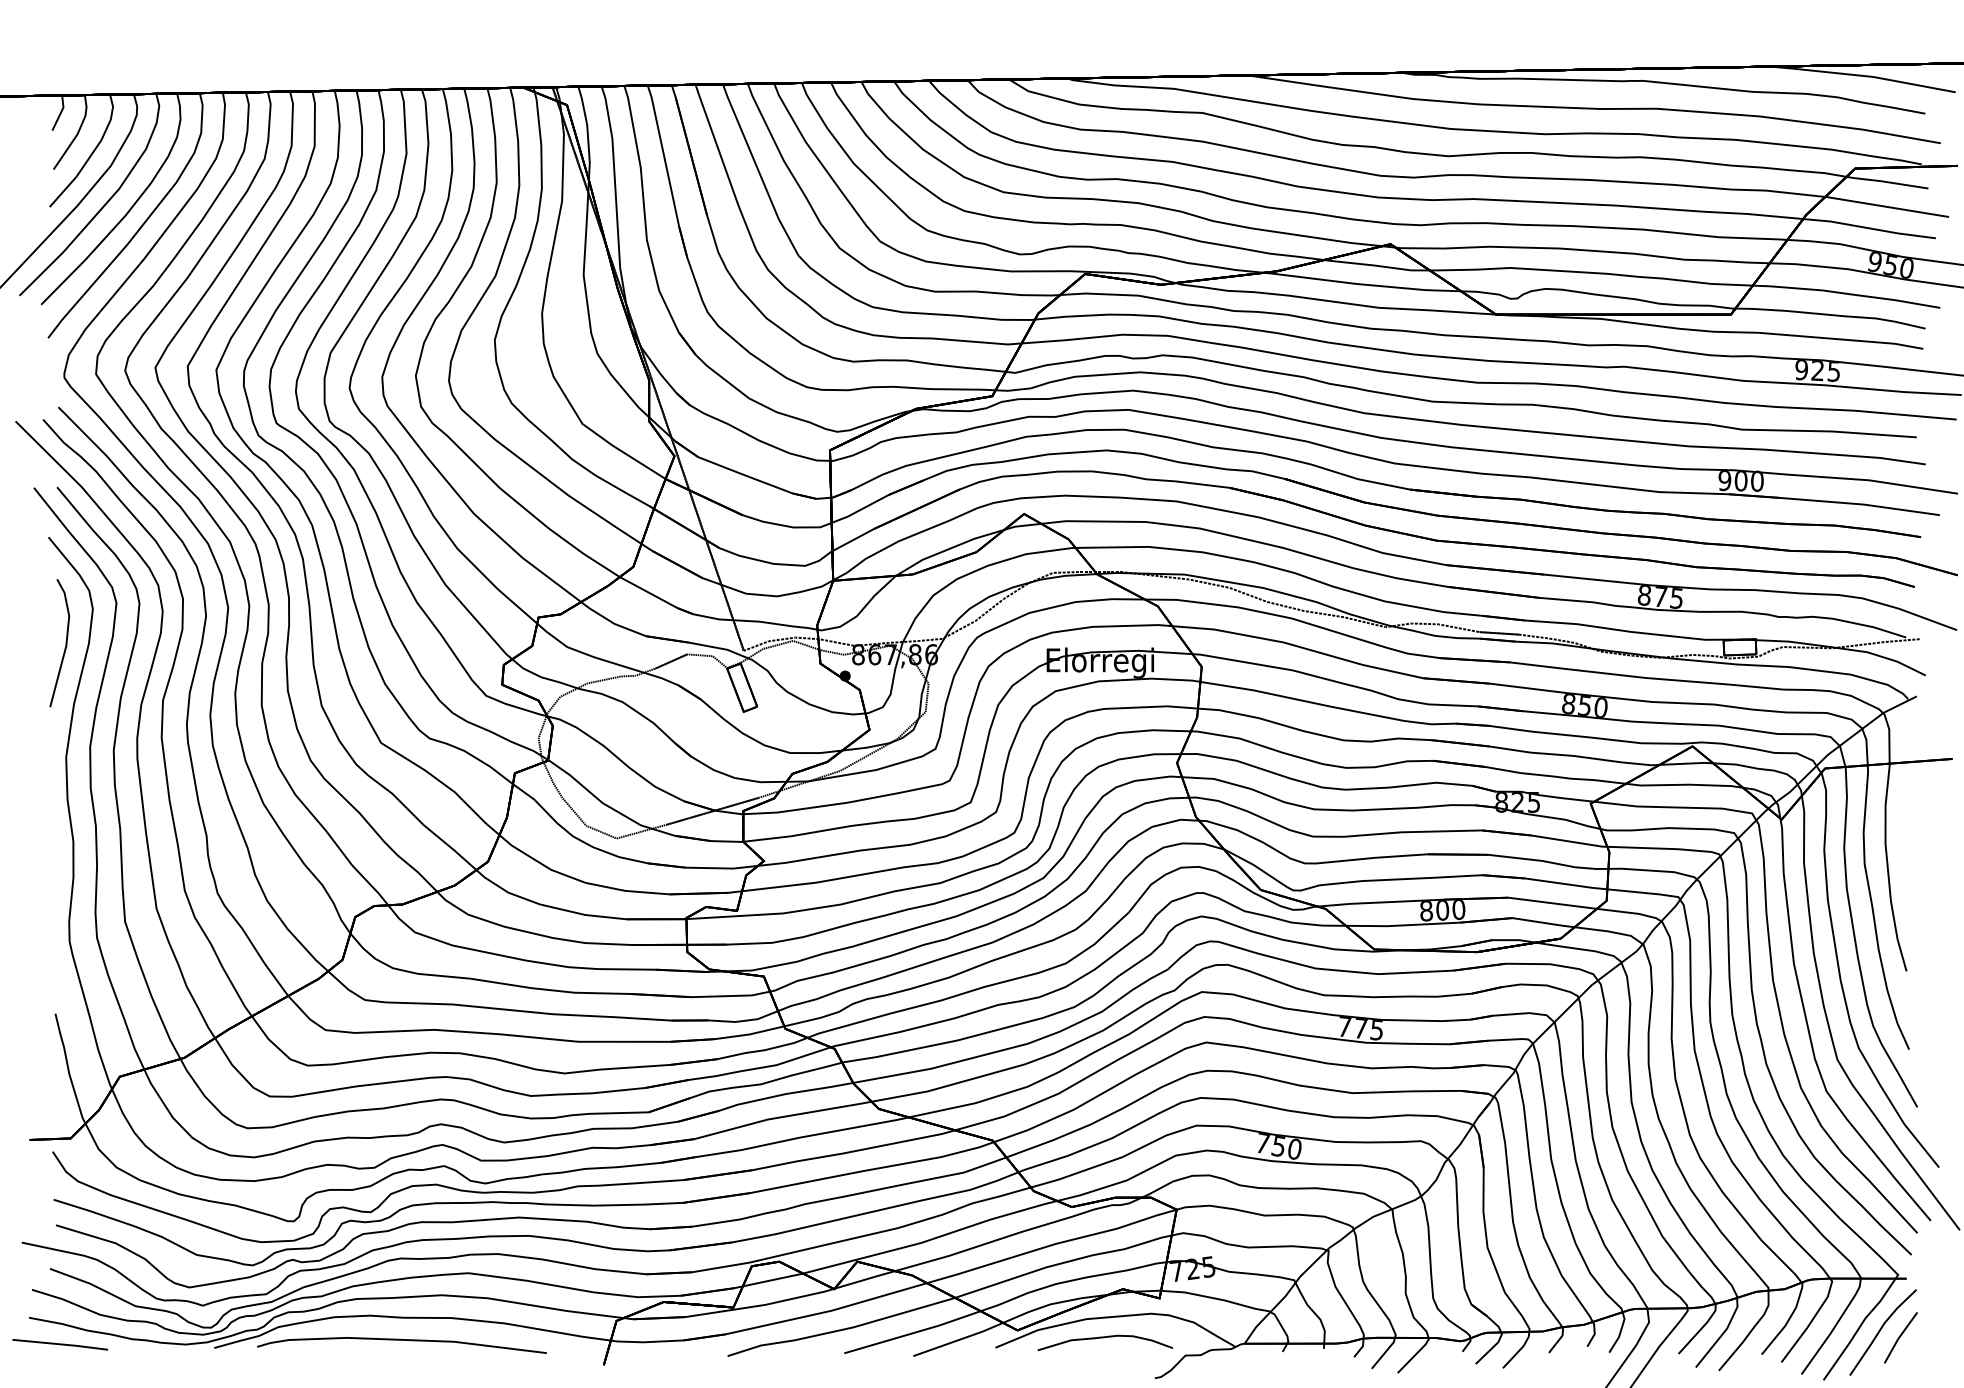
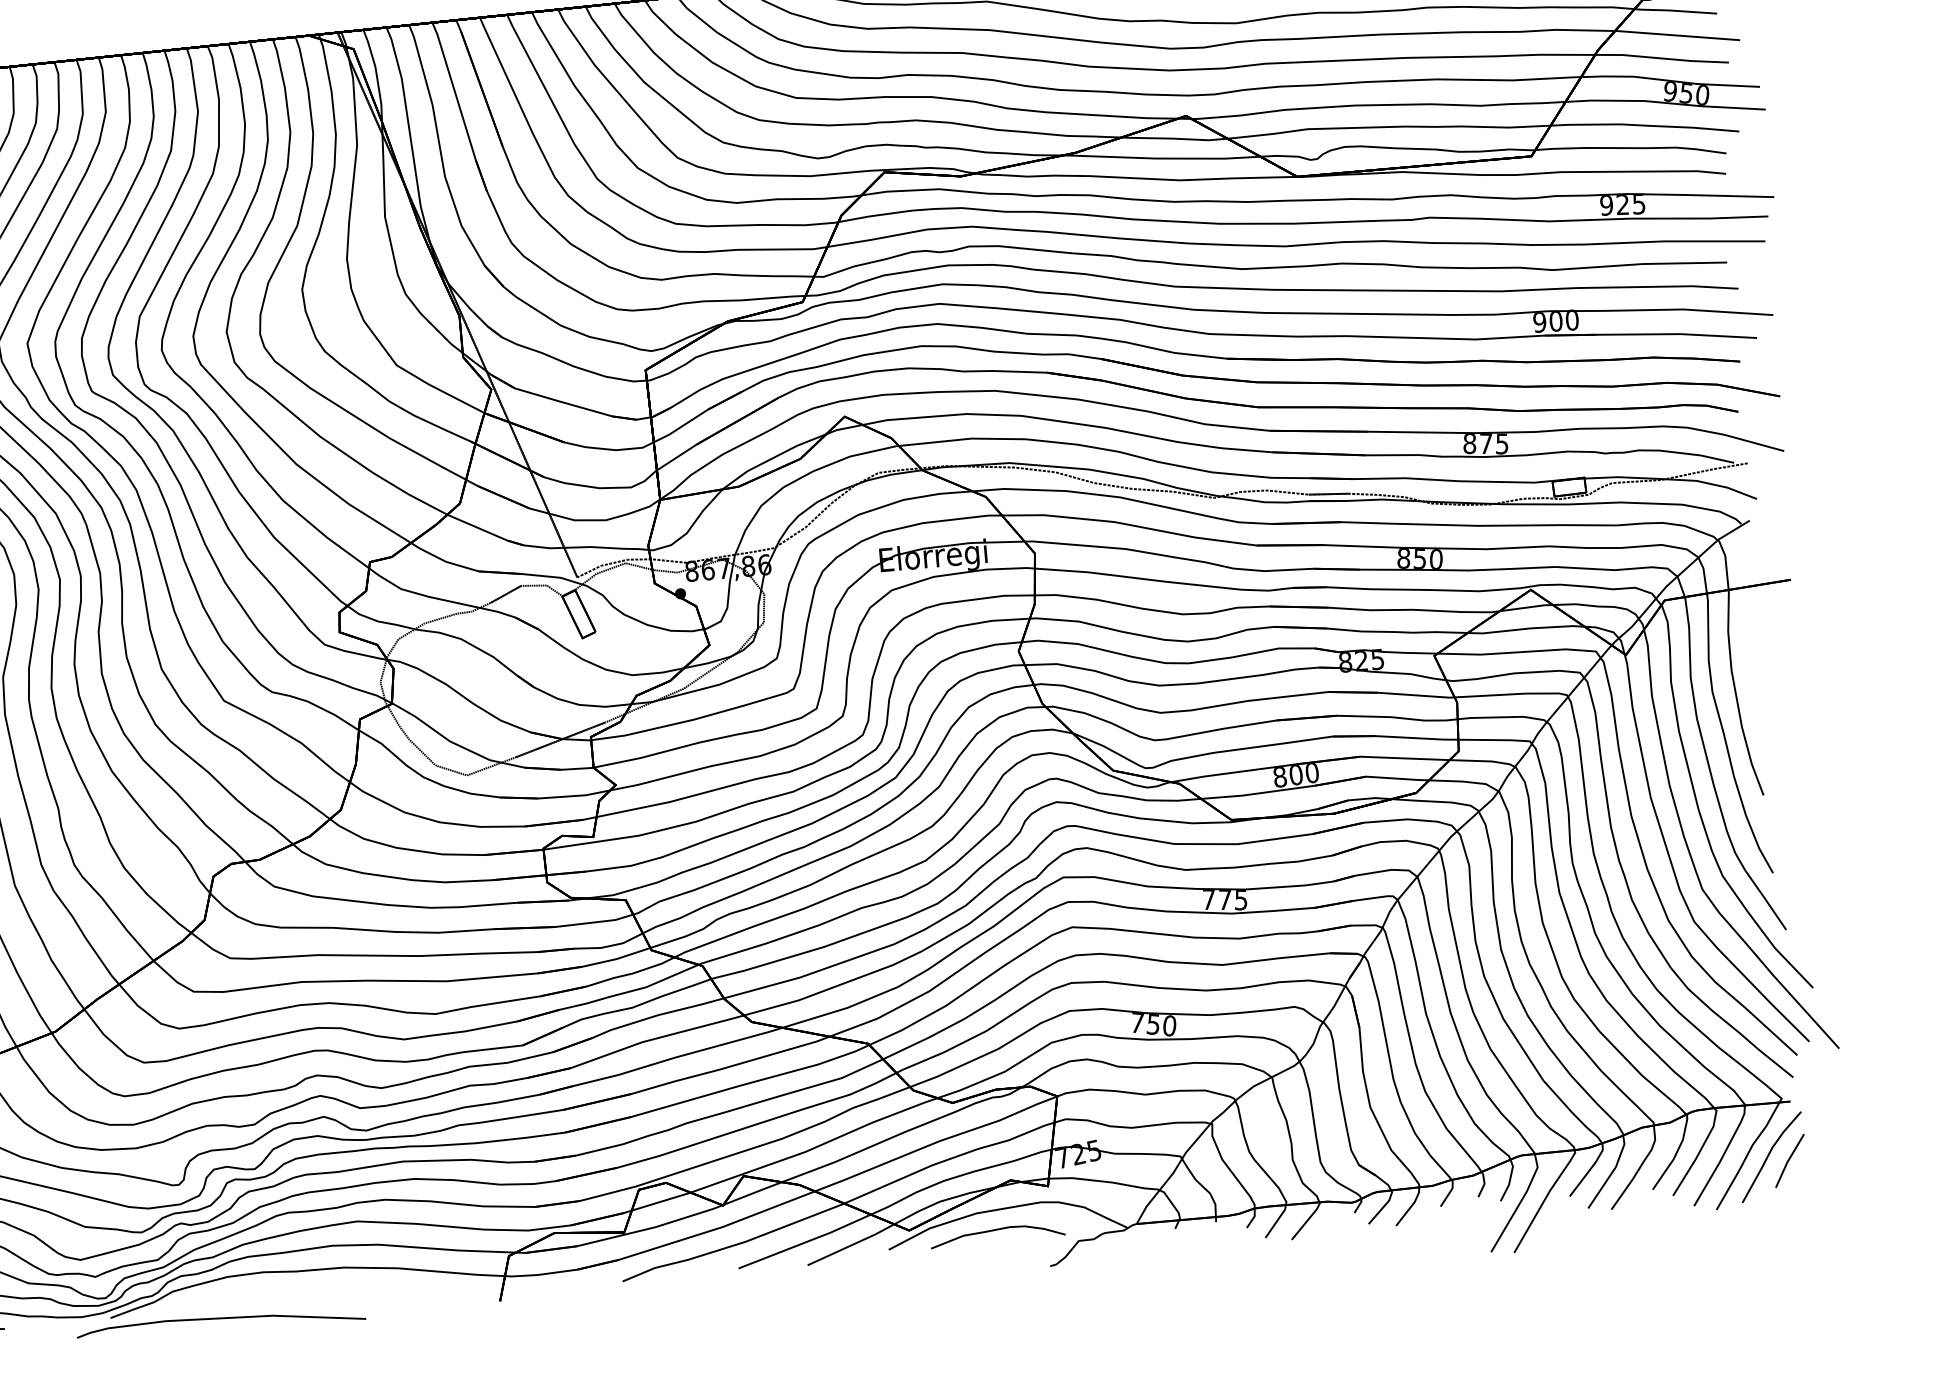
curve: (401, 1340) -> (220, 1319), moved

